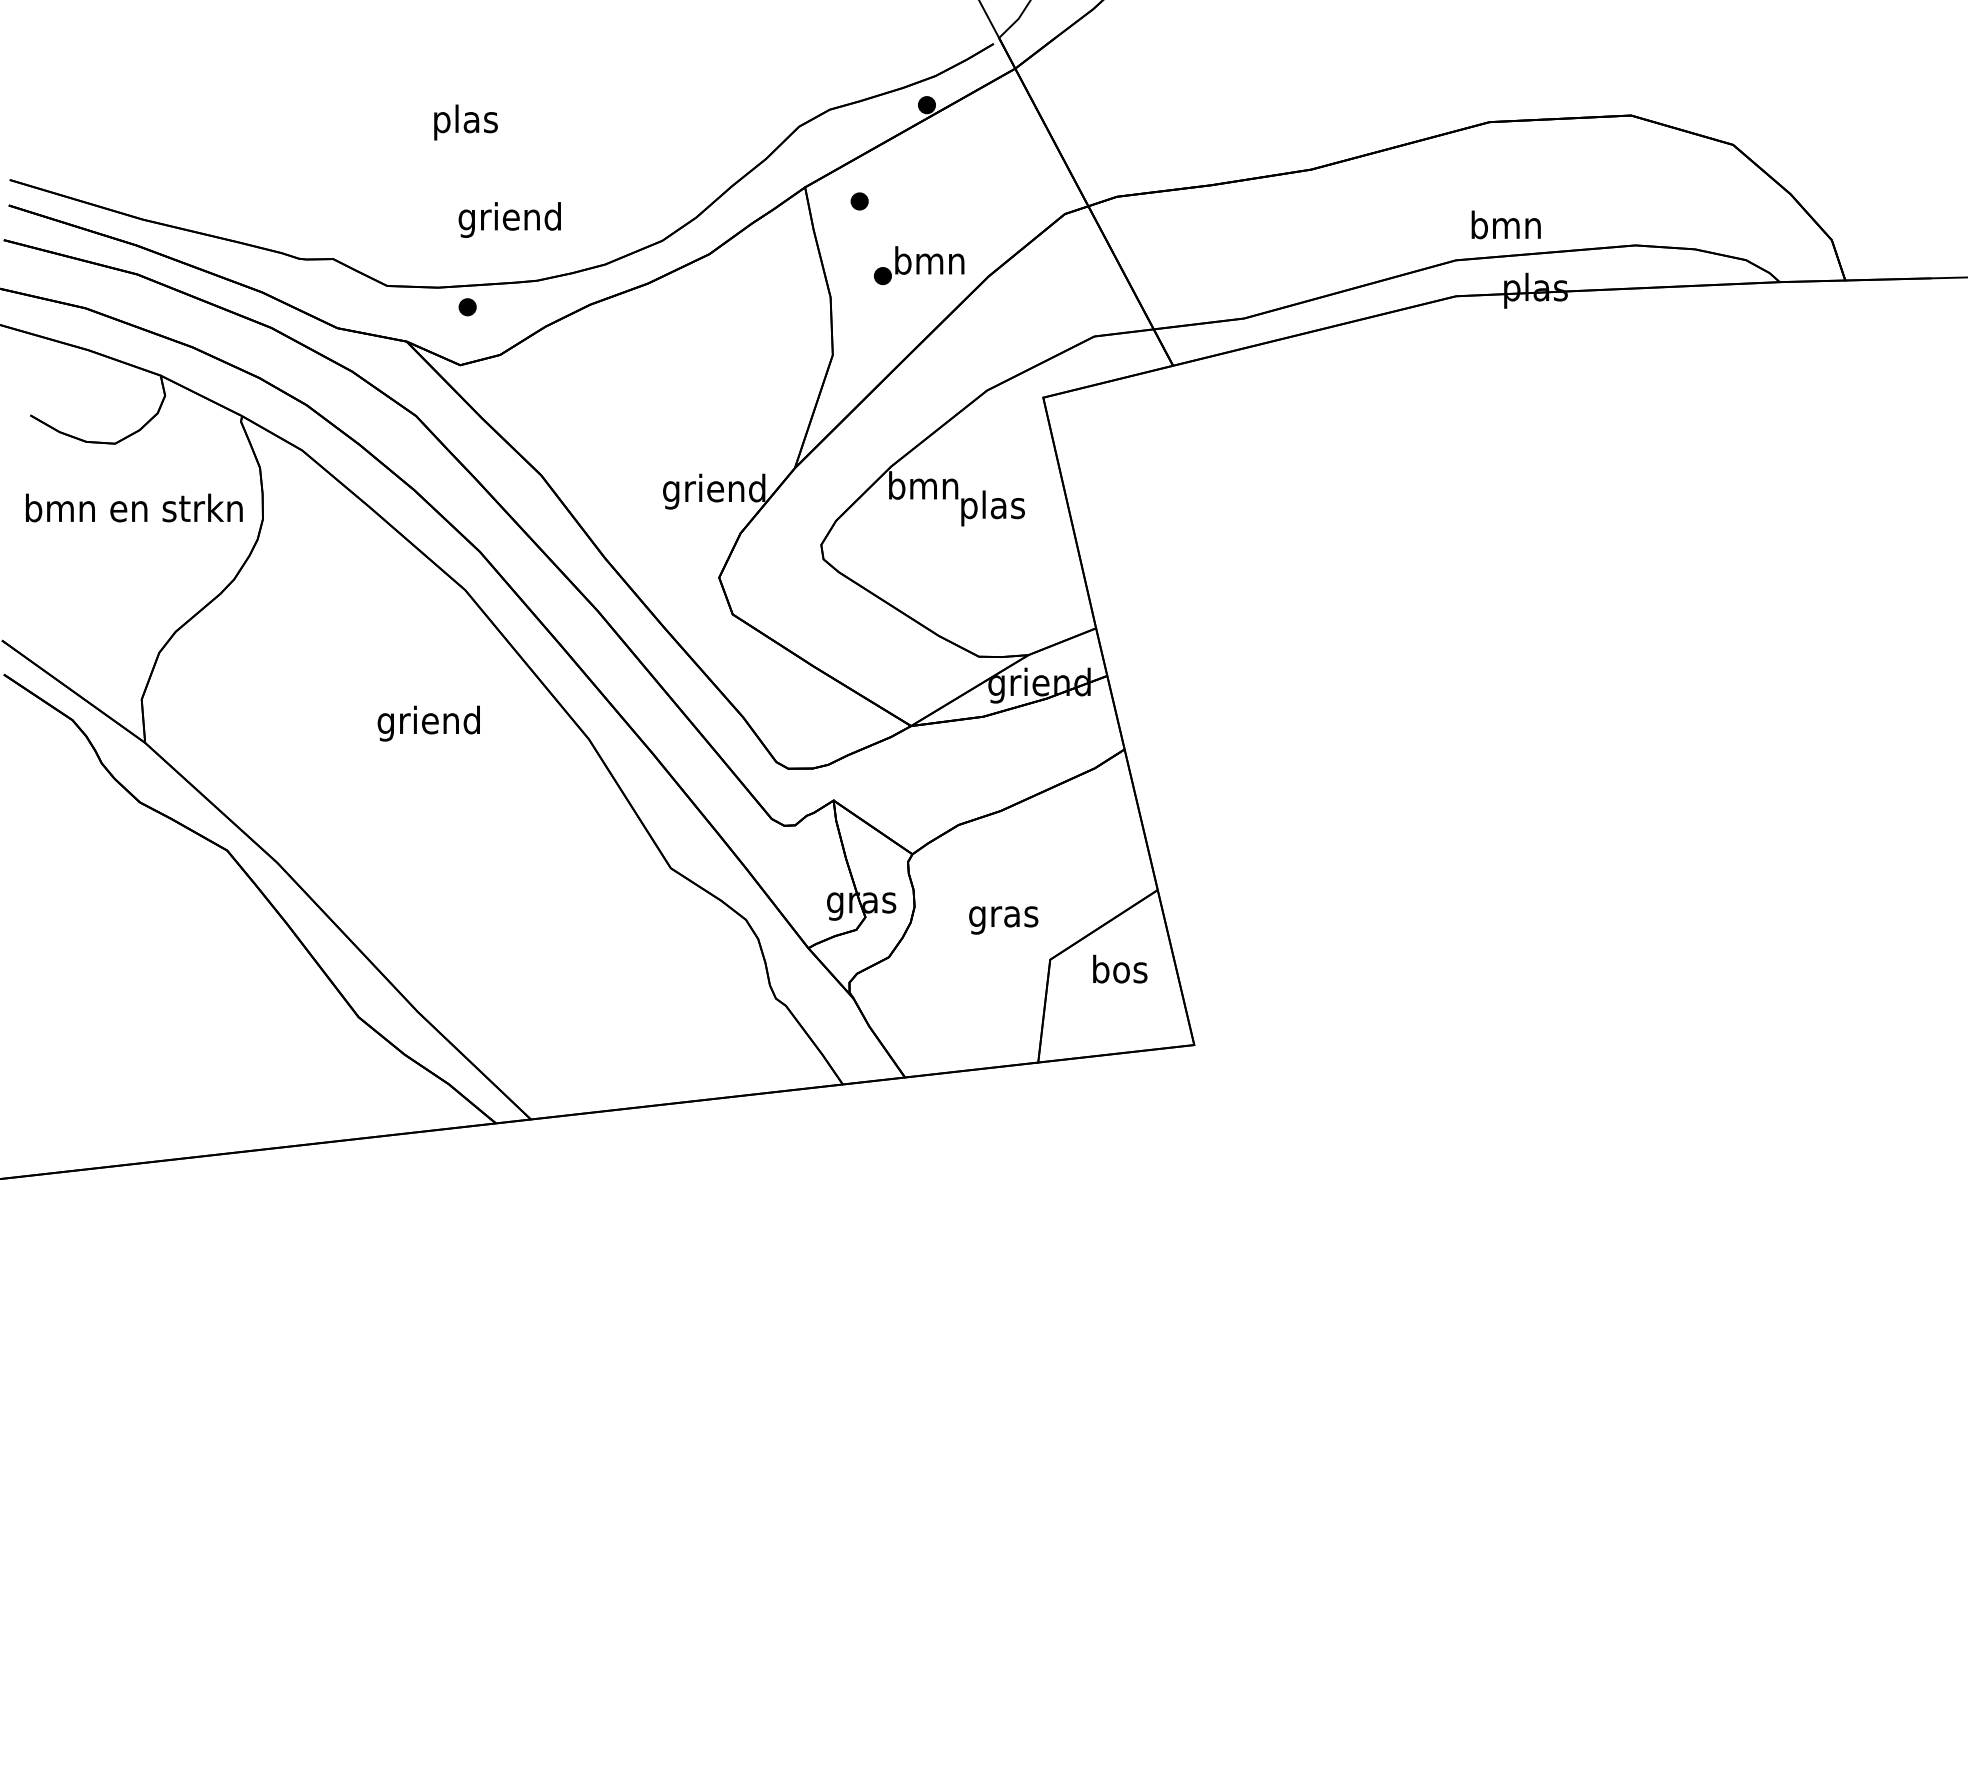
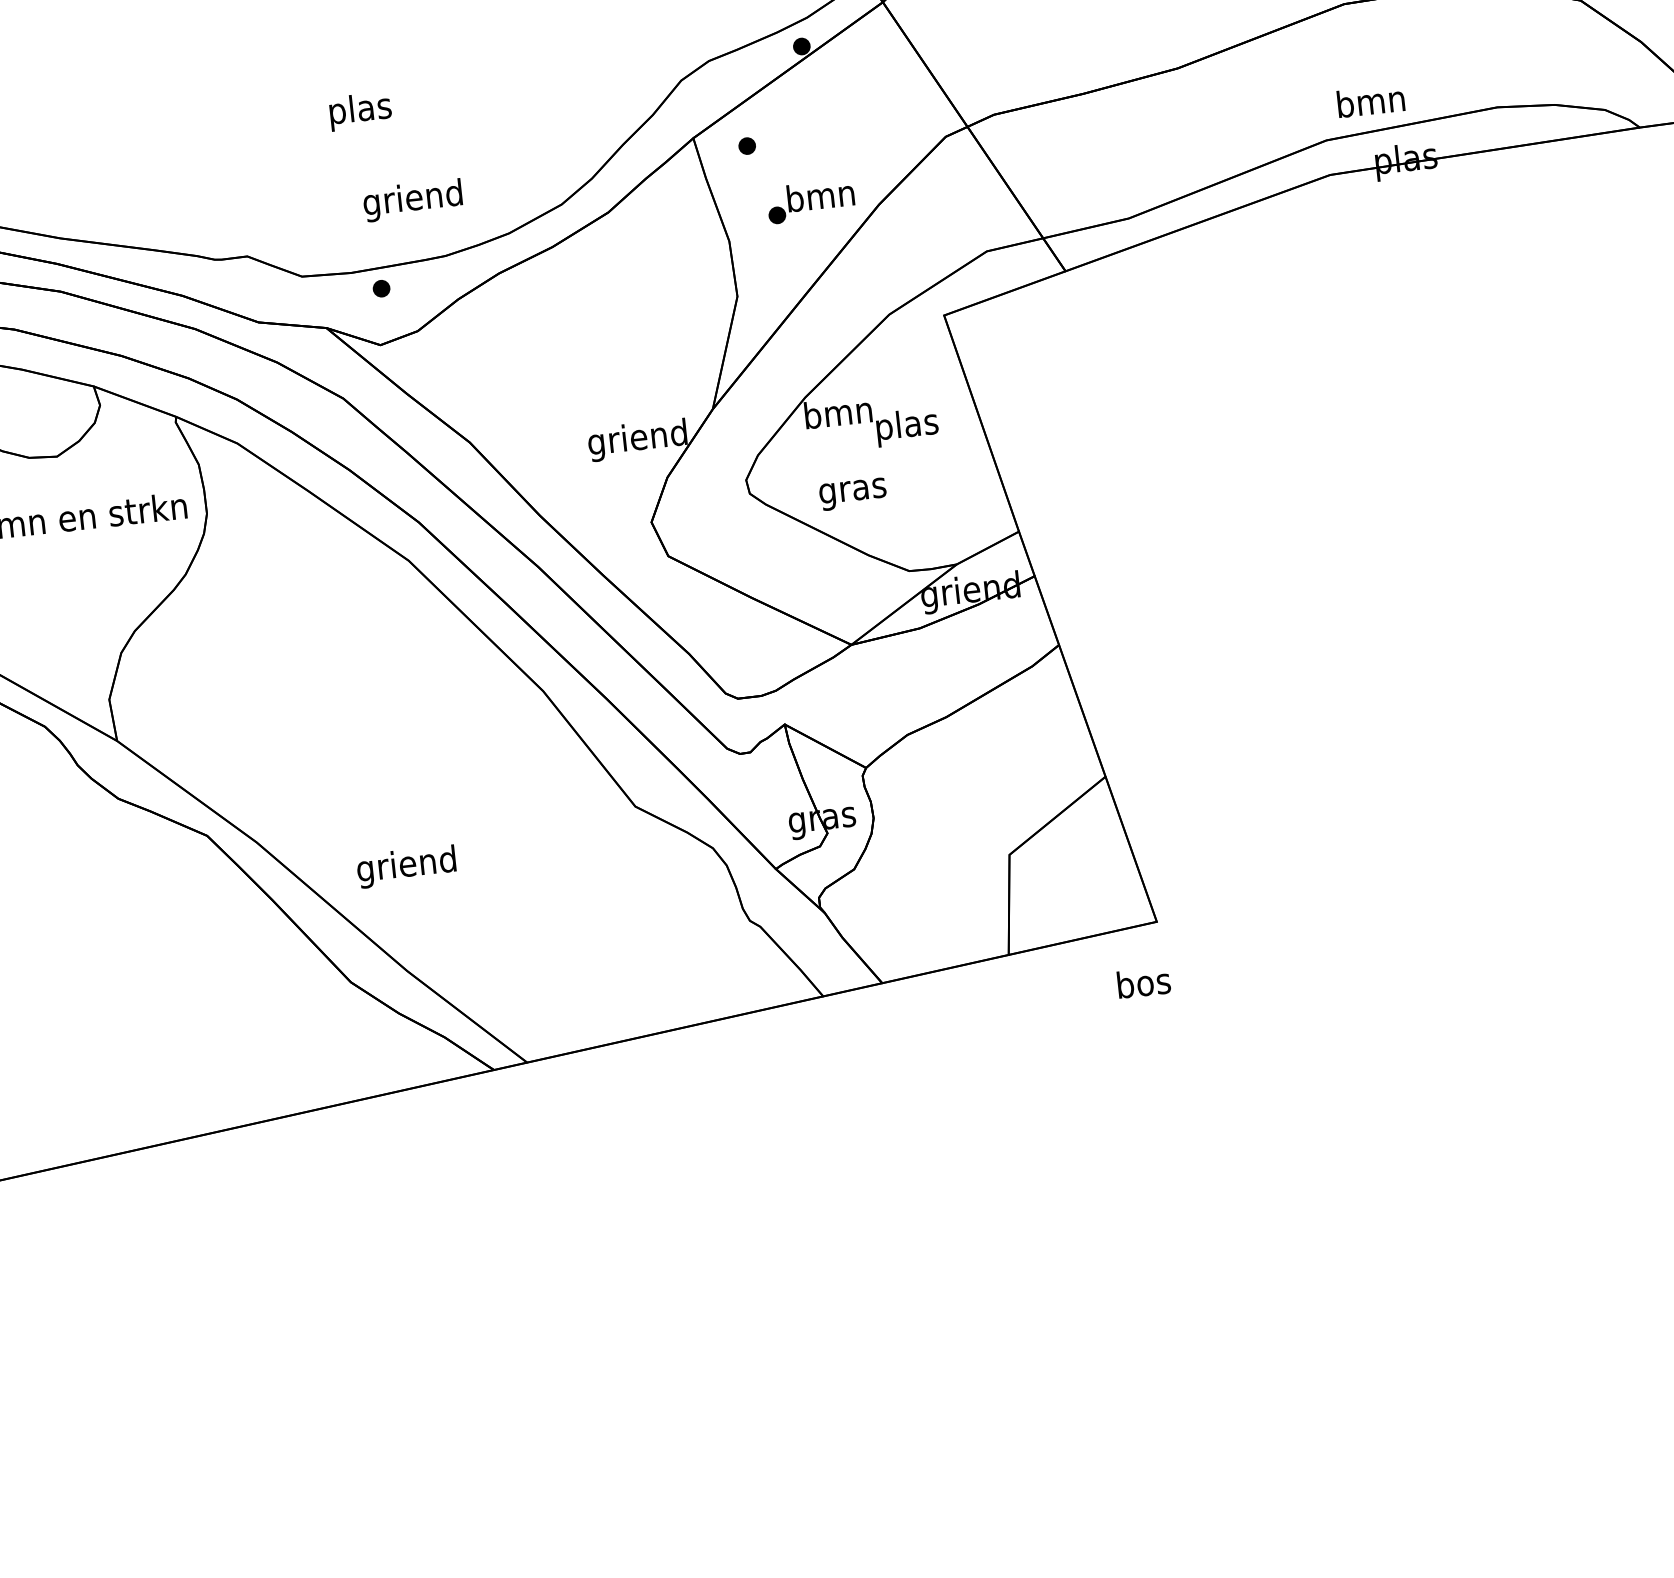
text: (428, 723) -> (406, 866), moved
text: (1003, 920) -> (852, 494), moved
text: (1120, 968) -> (1144, 981), moved

